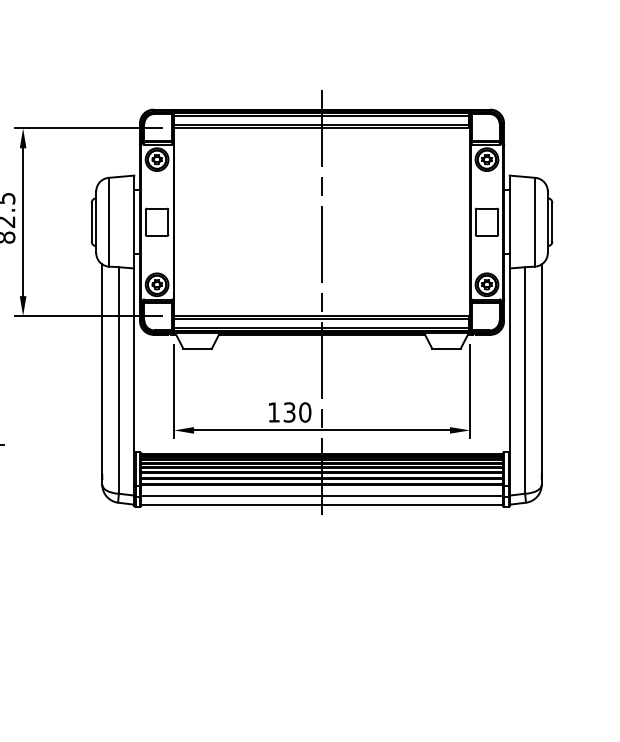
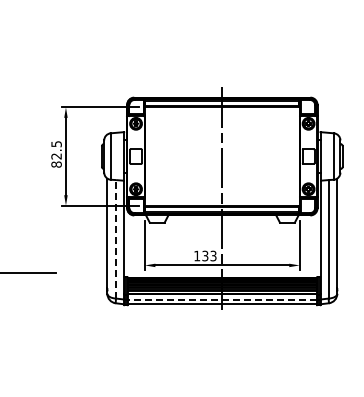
line: (119, 378) -> (116, 238), solid -> dashed
text: (305, 411) -> (213, 255), 130 -> 133
line: (322, 495) -> (222, 299), solid -> dashed

